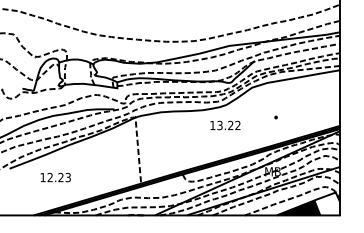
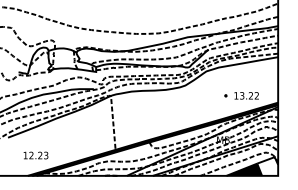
text: (225, 125) -> (246, 95), moved
text: (55, 177) -> (35, 155), moved

